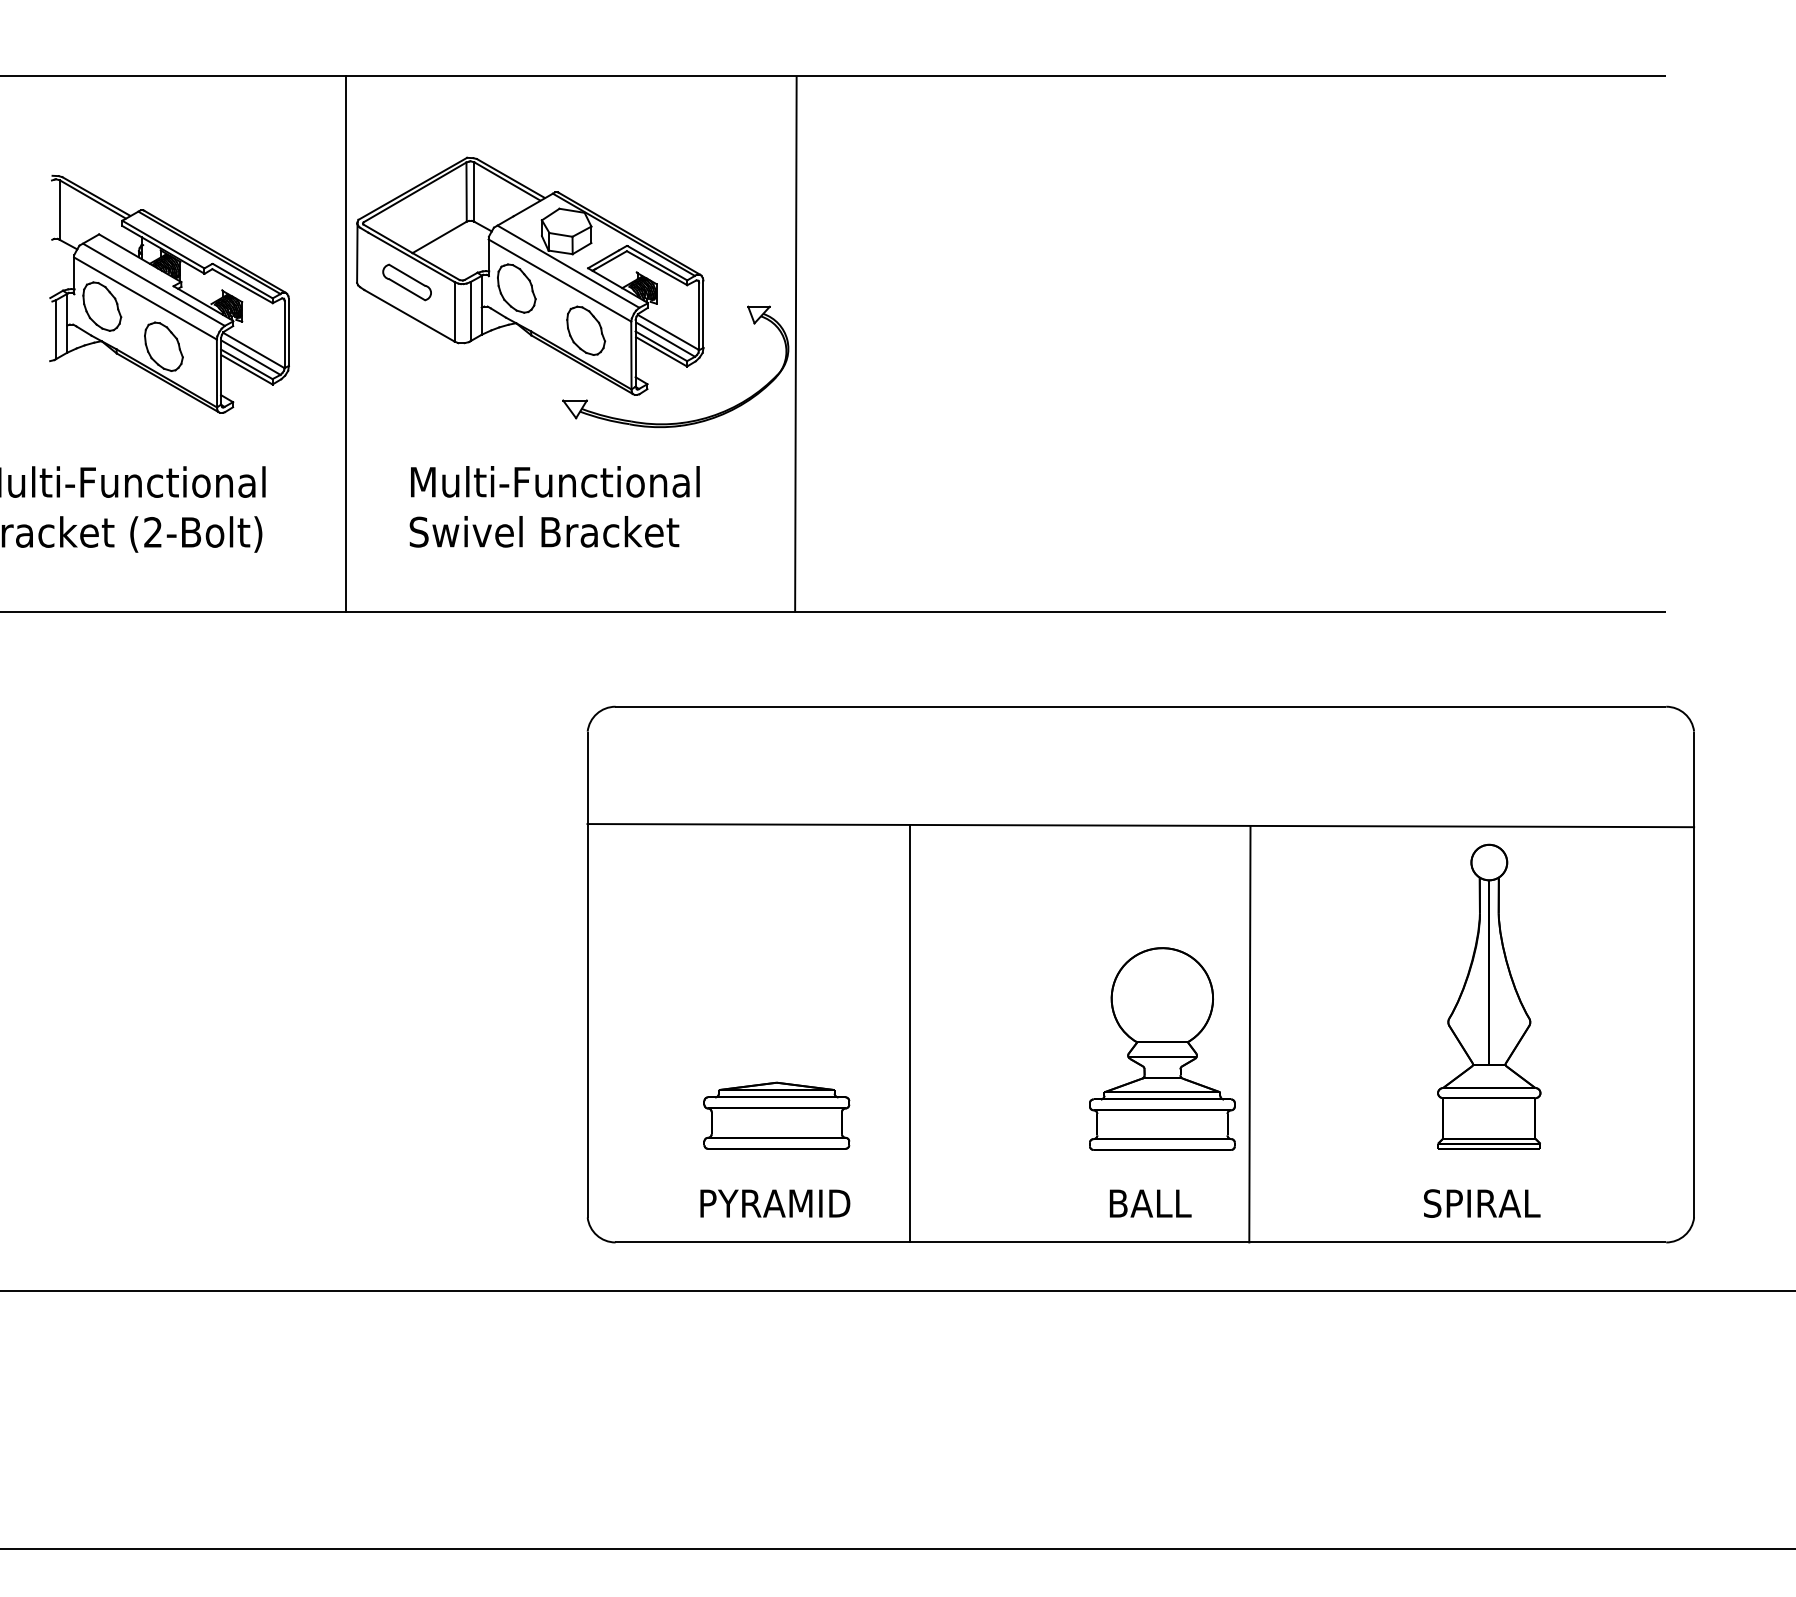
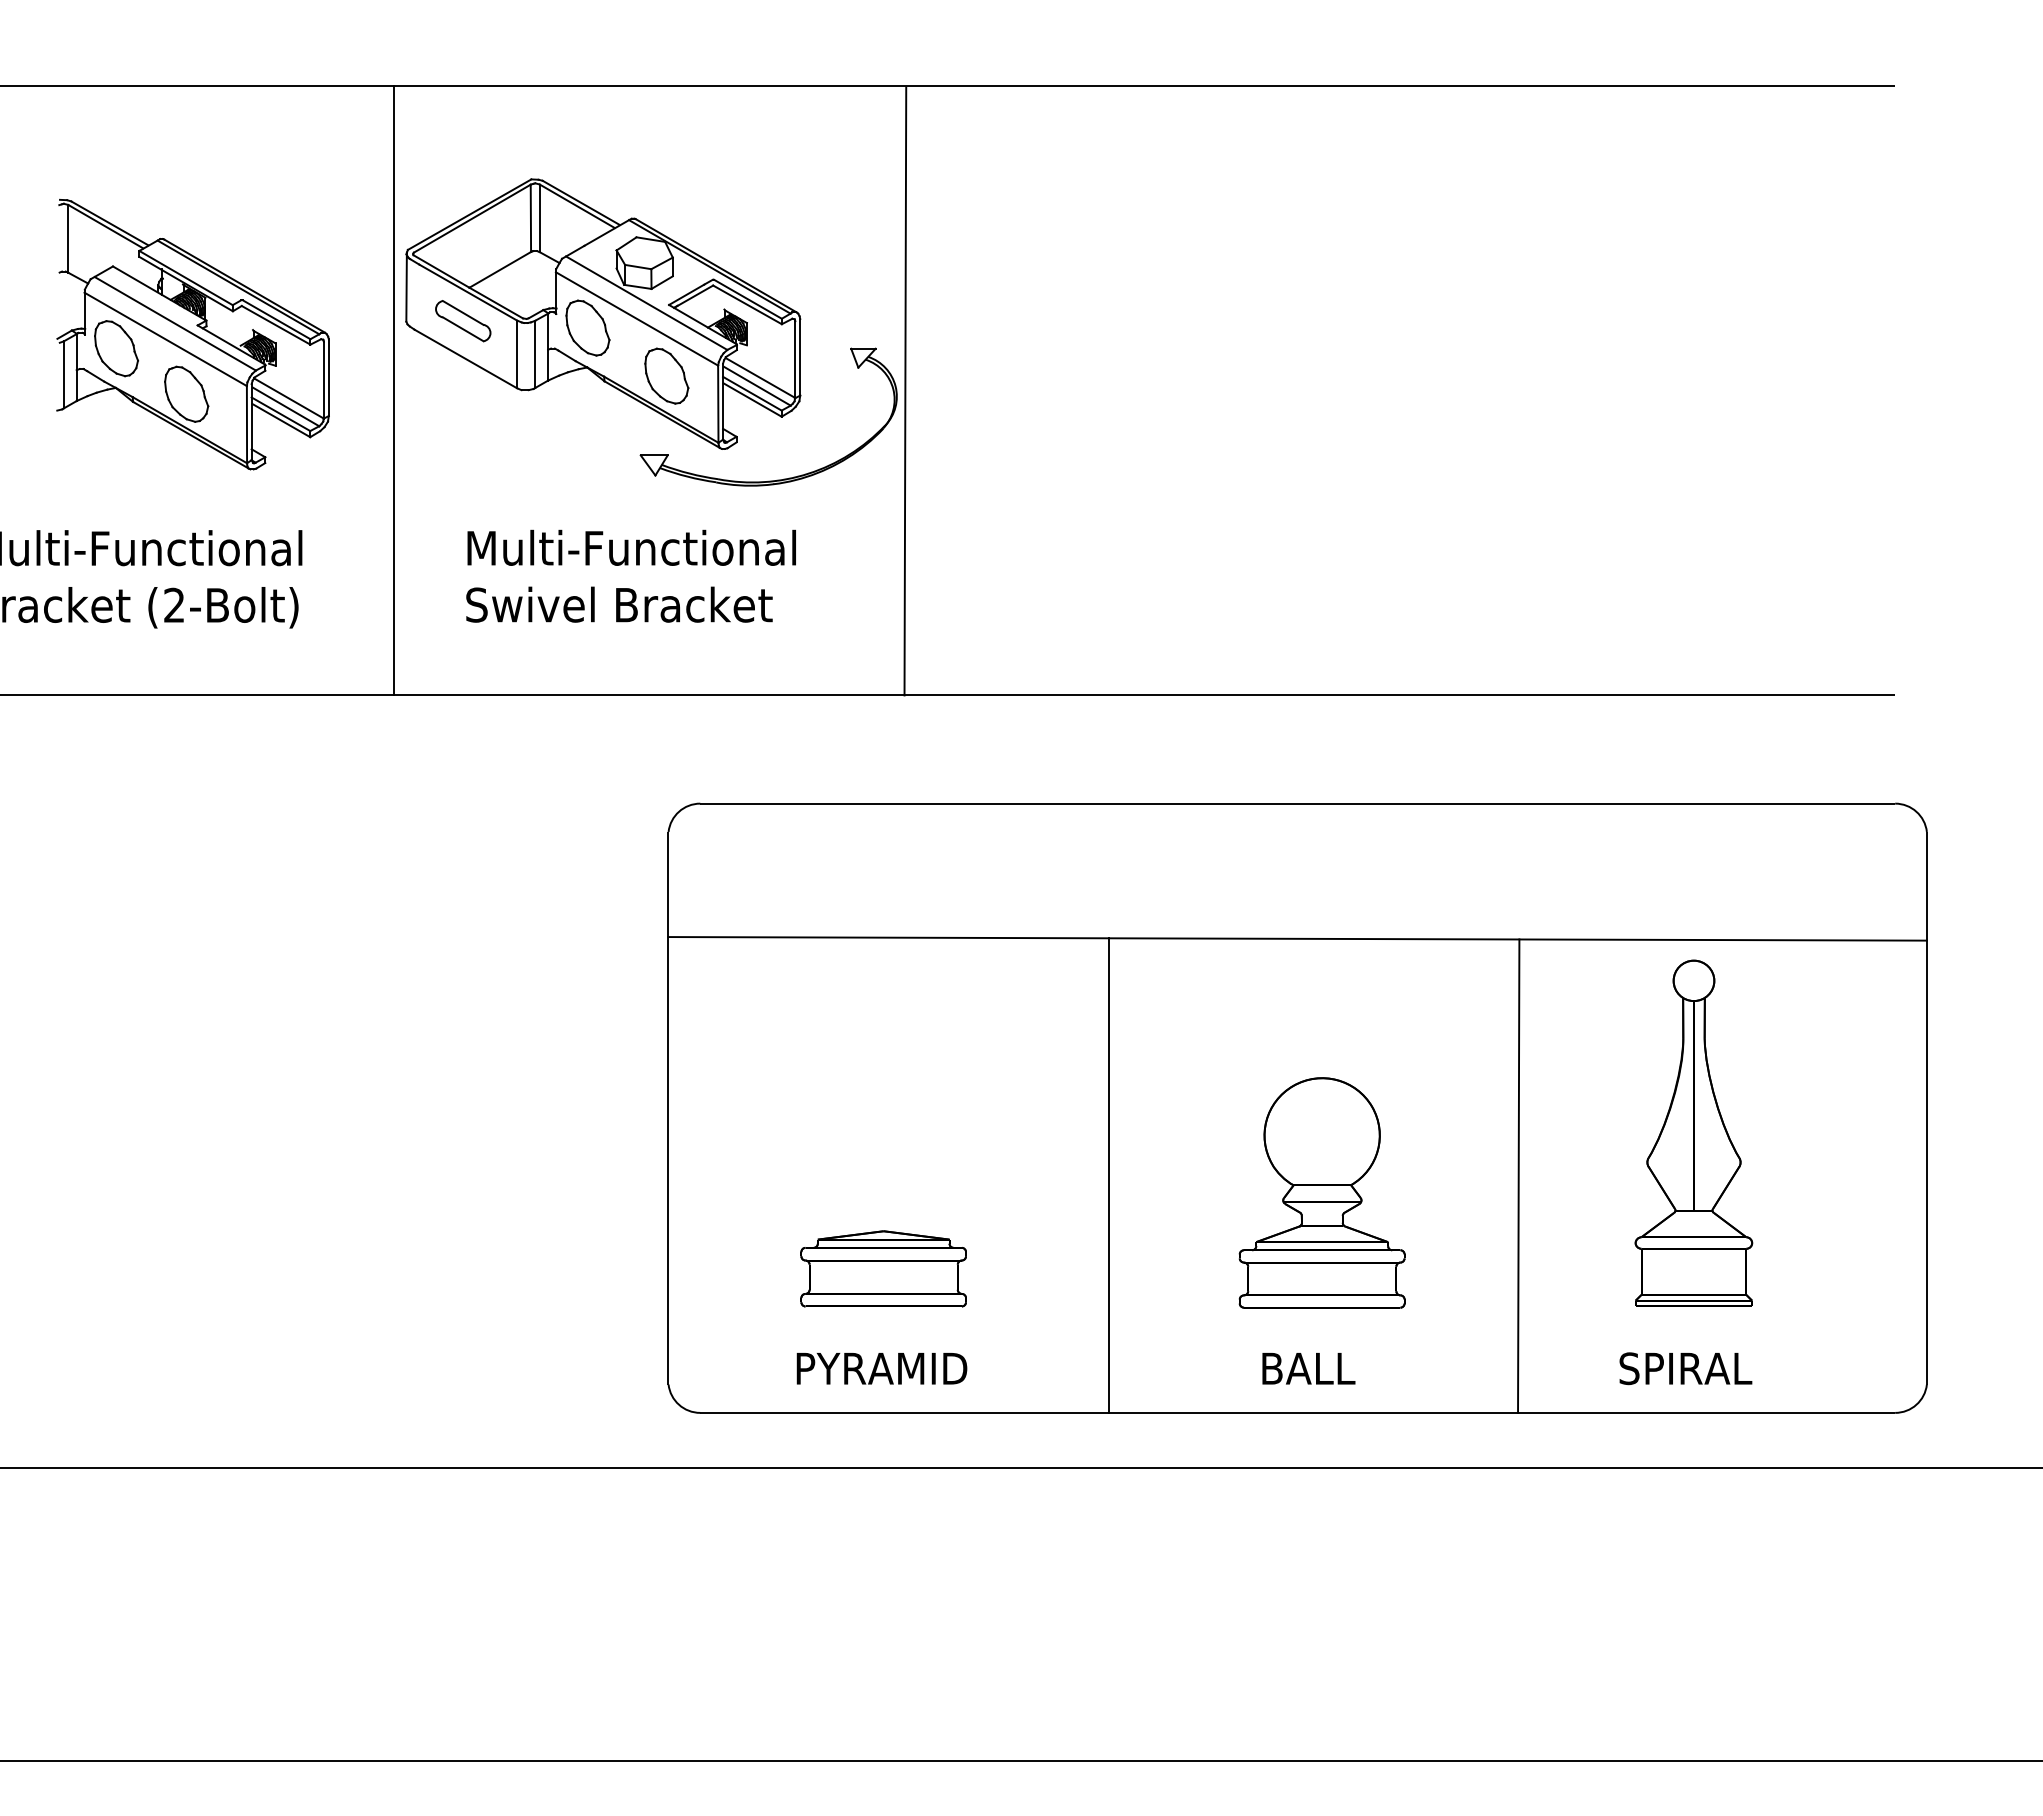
line: (910, 1033) -> (1109, 1175), moved
line: (1249, 1033) -> (1518, 1175), moved

